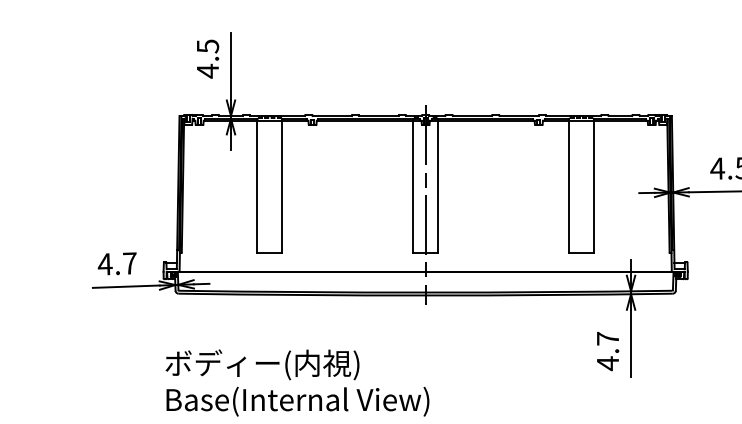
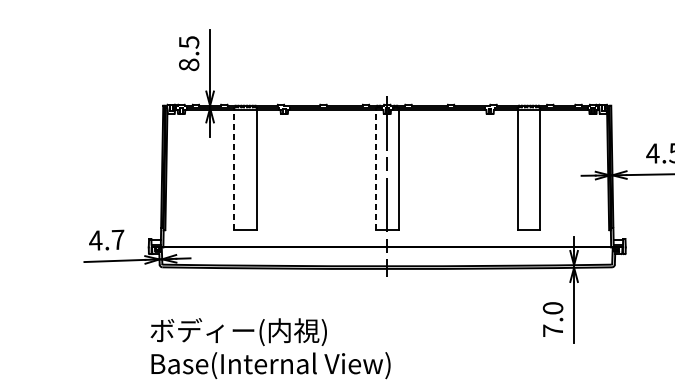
text: (207, 70) -> (188, 64), 4.5 -> 8.5
line: (257, 185) -> (234, 168), solid -> dashed
line: (413, 185) -> (376, 168), solid -> dashed
text: (607, 351) -> (552, 319), 4.7 -> 7.0

